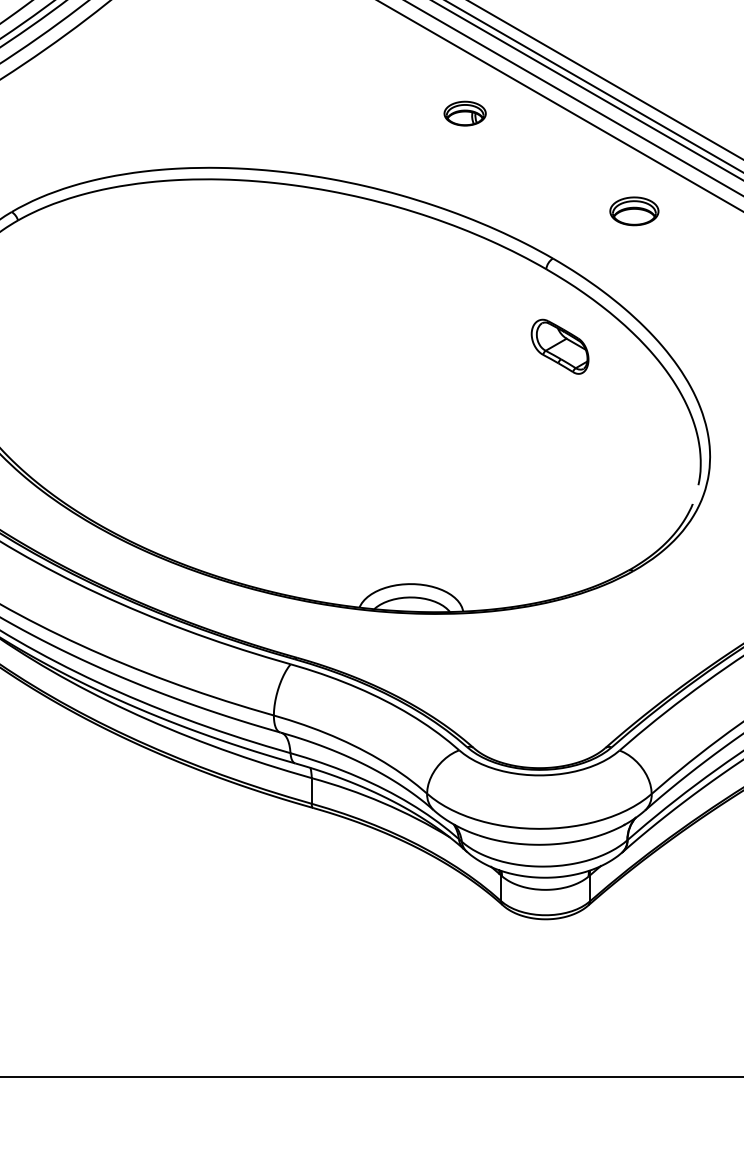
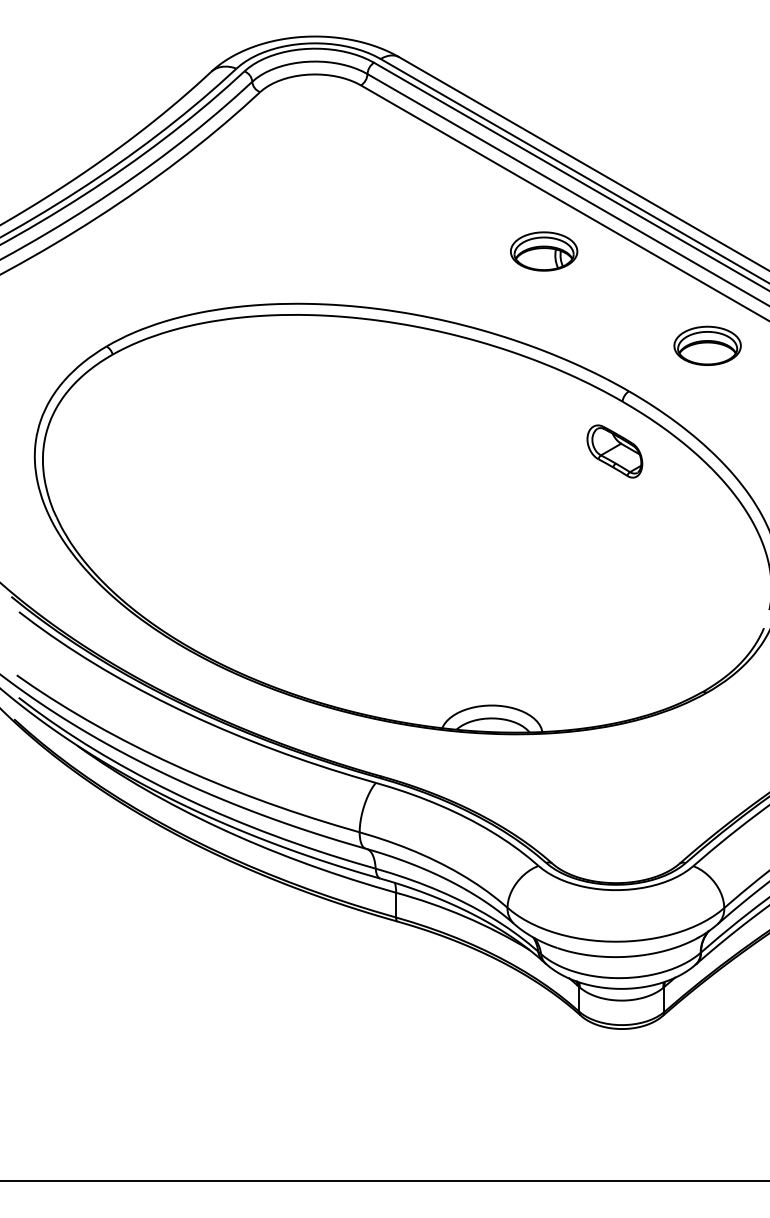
part: (465, 113) -> (544, 251), size x1.67
part: (634, 211) -> (707, 345), size x1.43
part: (559, 346) -> (614, 451), moved

